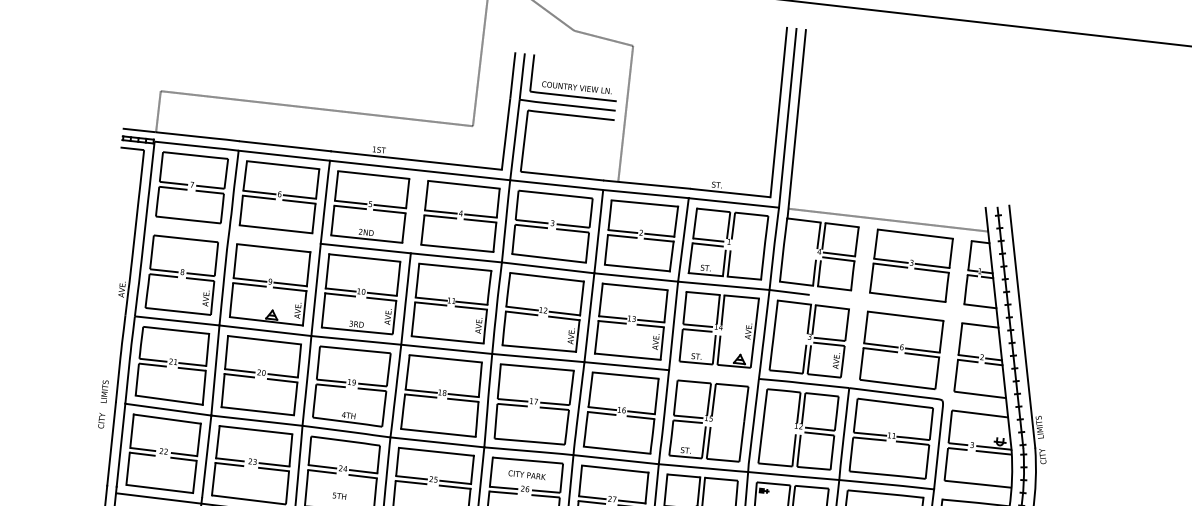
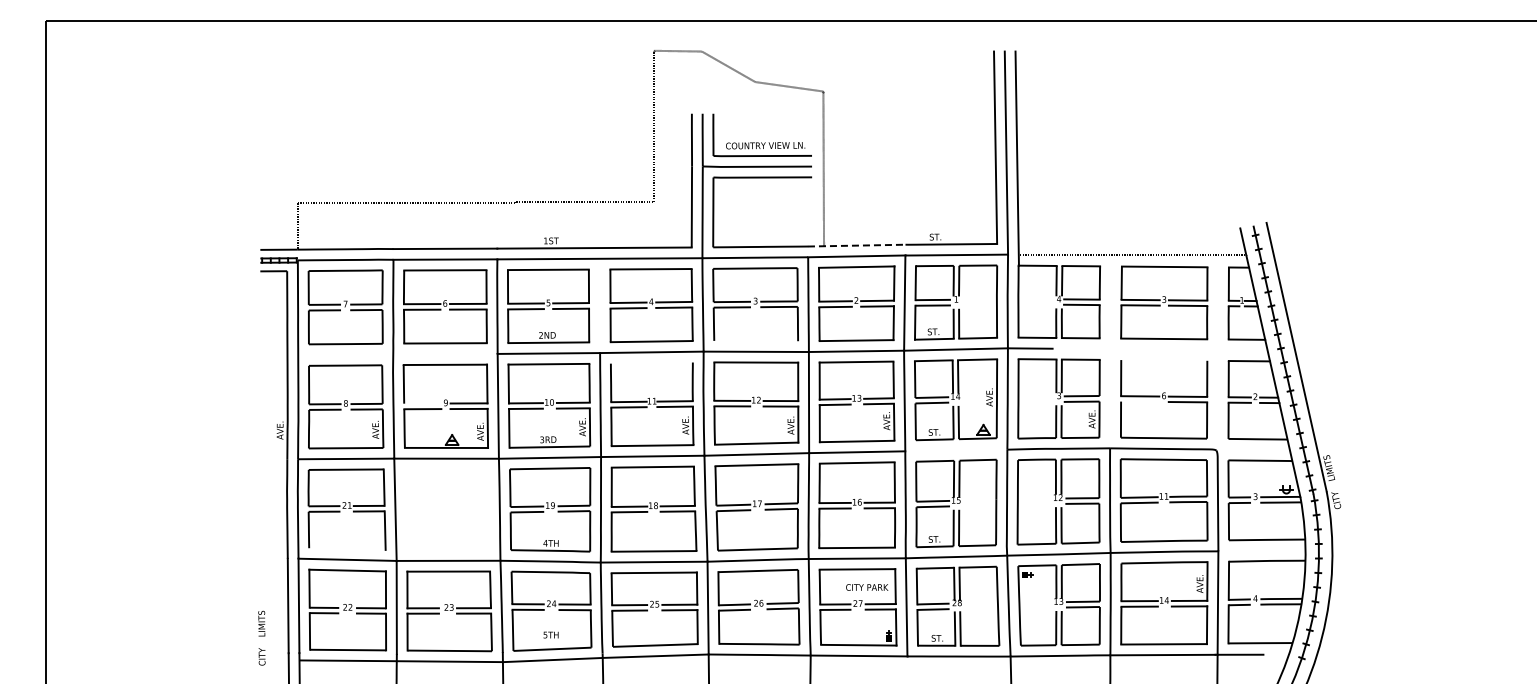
line: (646, 184) -> (856, 245), solid -> dashed
line: (549, 257) -> (756, 340), removed
line: (455, 266) -> (651, 362), removed
line: (249, 279) -> (422, 403), removed
line: (905, 316) -> (1164, 360), removed
line: (880, 349) -> (1140, 401), removed
part: (261, 375) -> (447, 509), removed
line: (169, 399) -> (347, 548), removed
text: (103, 403) -> (261, 637), moved
text: (527, 475) -> (867, 587), moved

